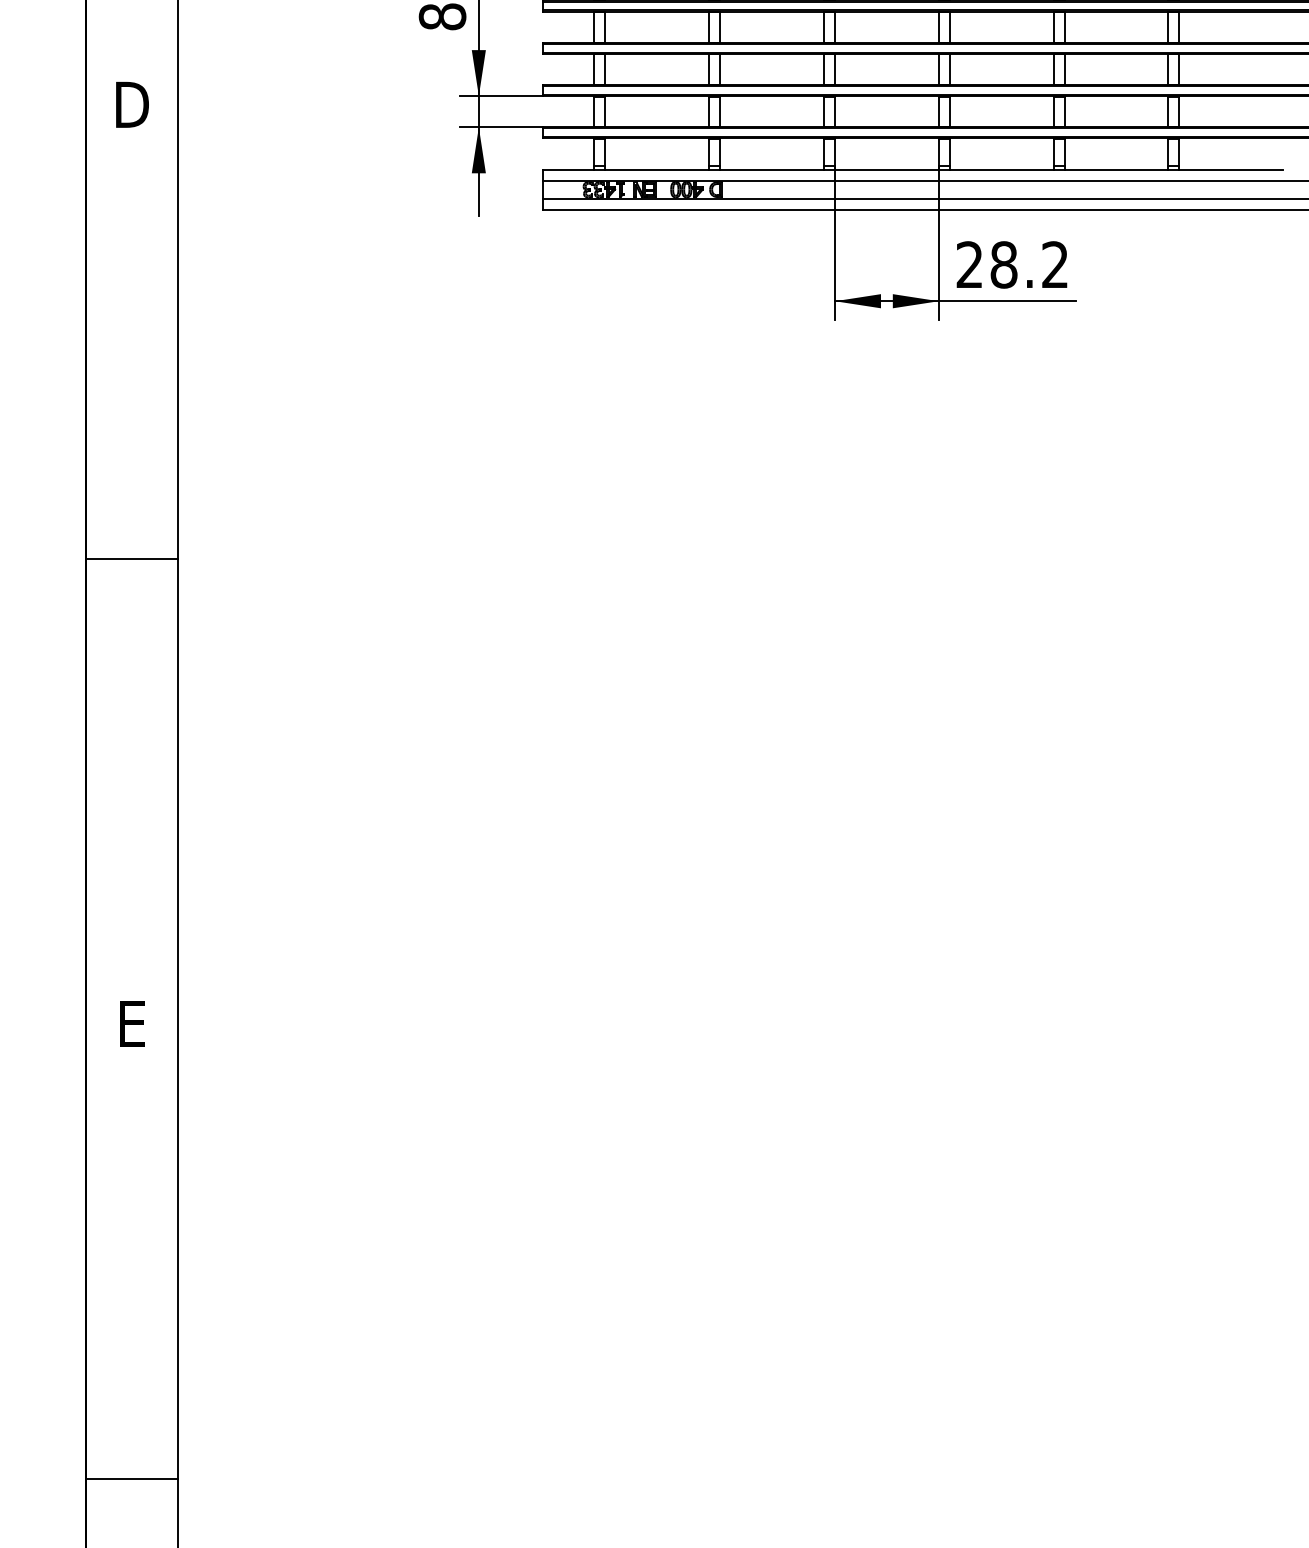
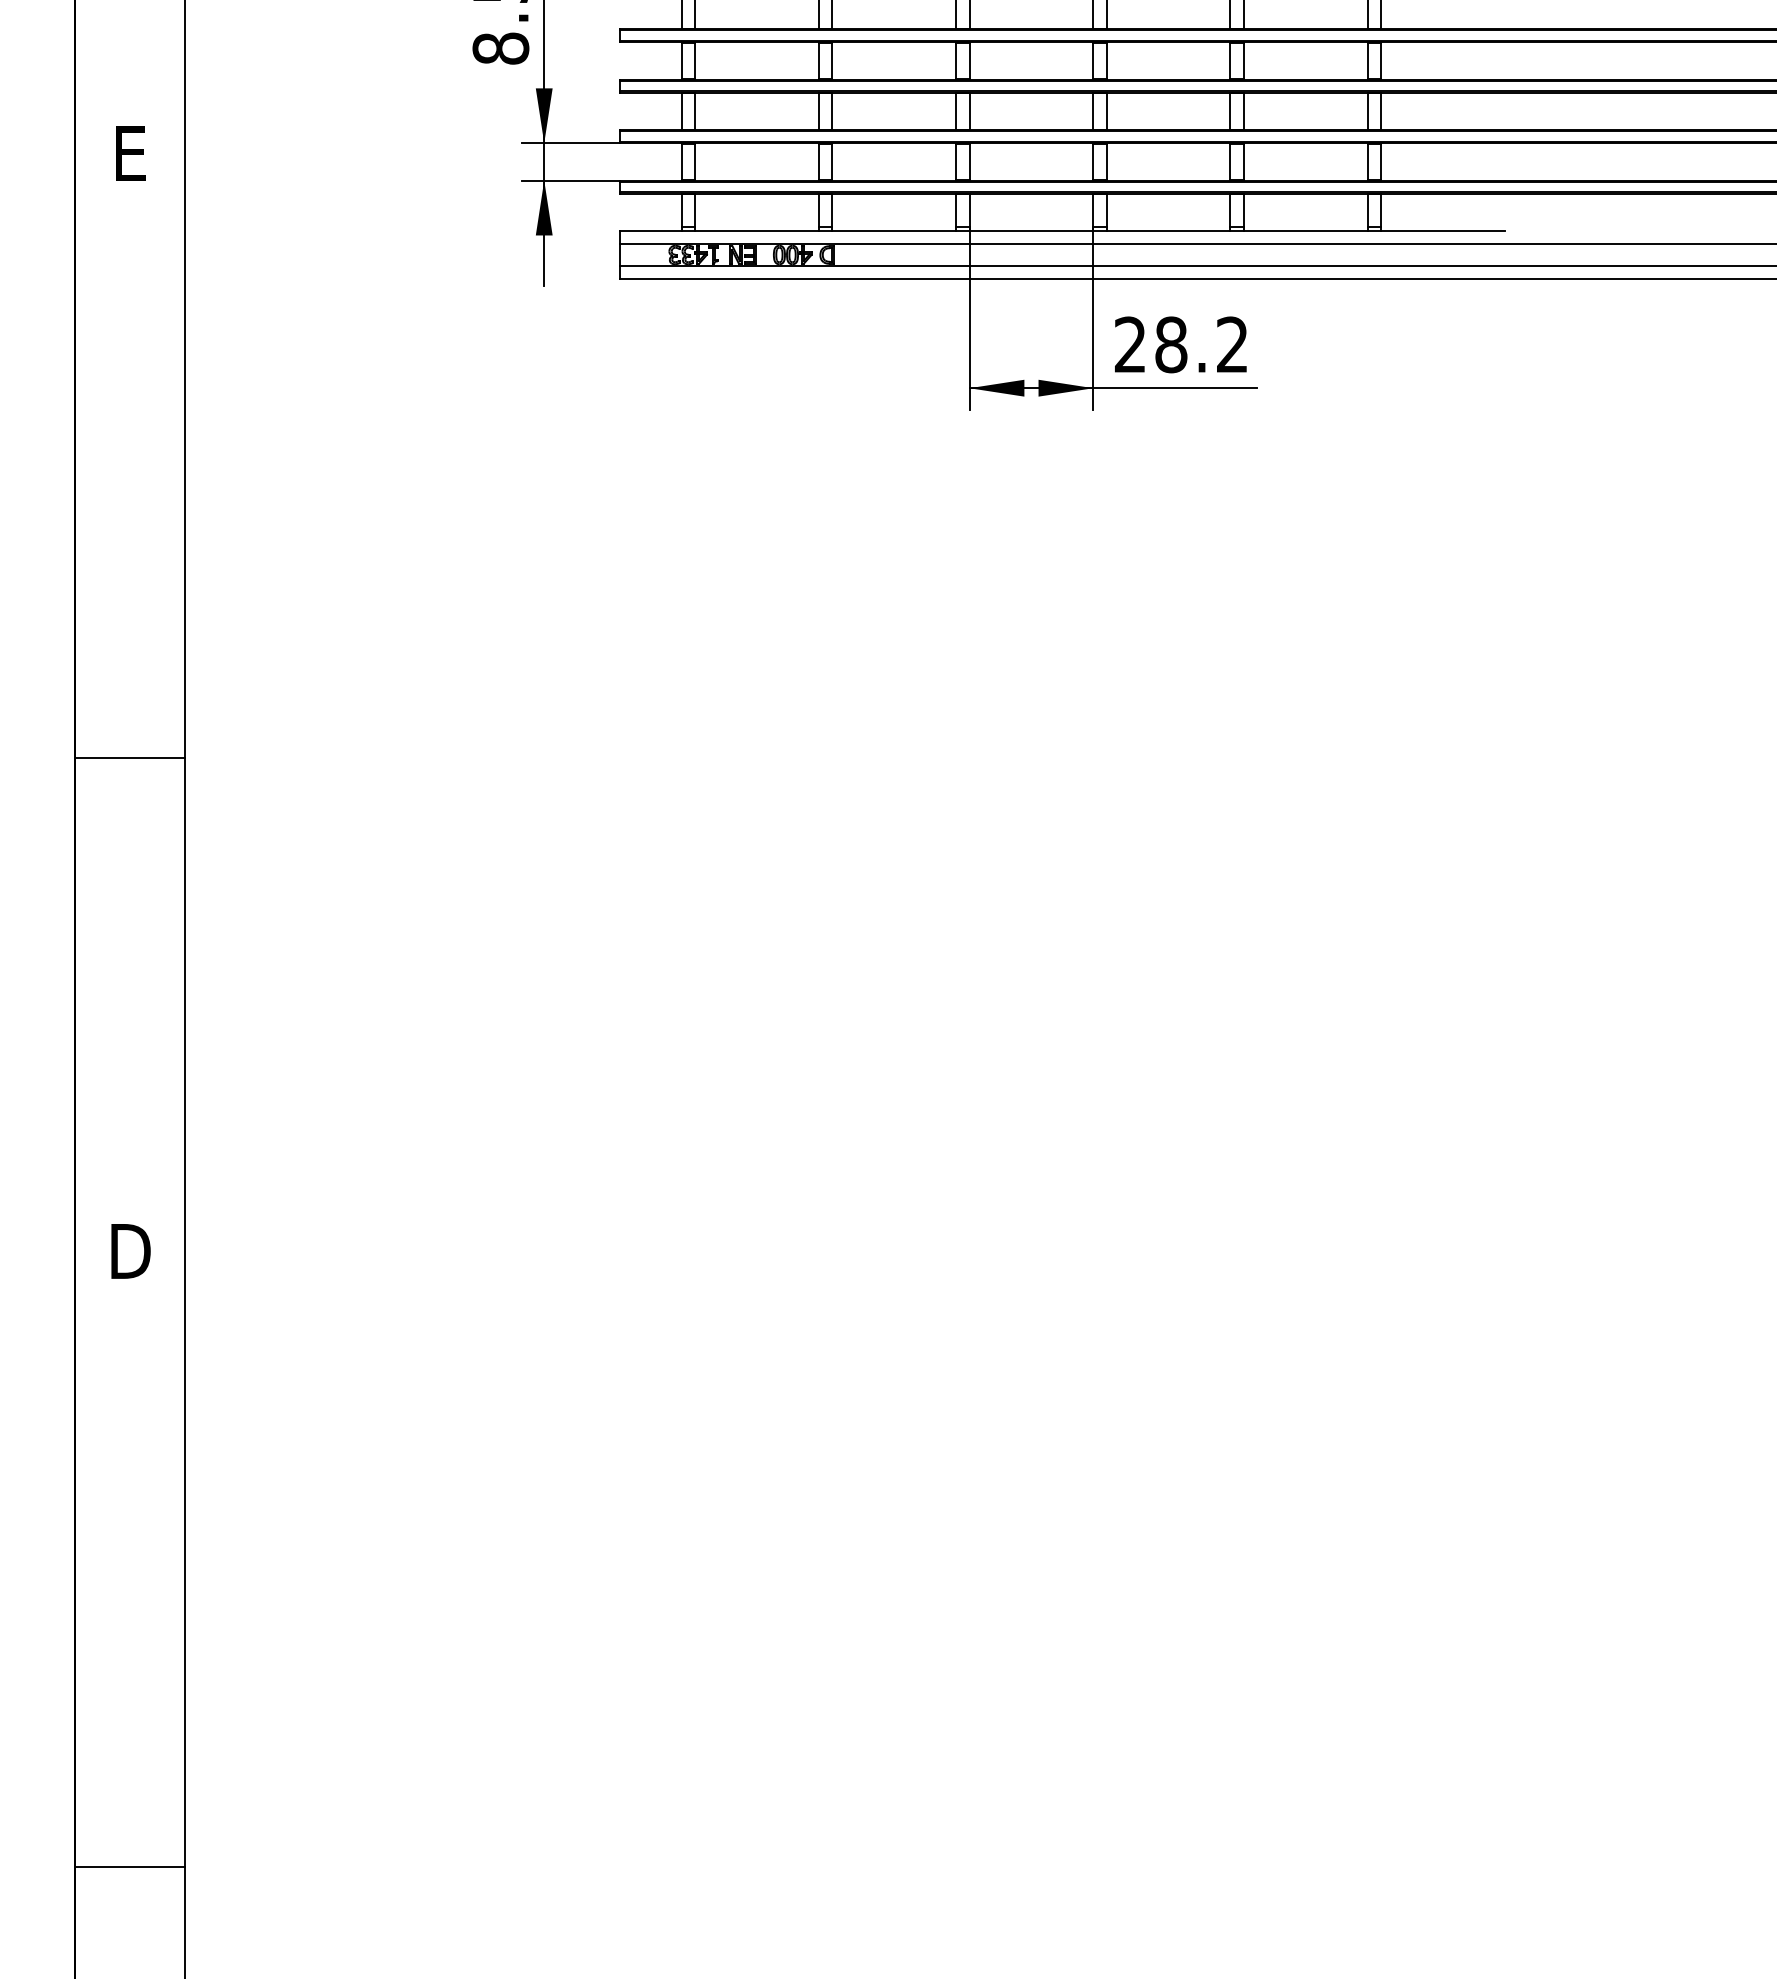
text: (132, 104) -> (130, 153), D -> E
line: (132, 559) -> (130, 757), moved
text: (132, 1024) -> (130, 1251), E -> D
line: (132, 1478) -> (130, 1867), moved

